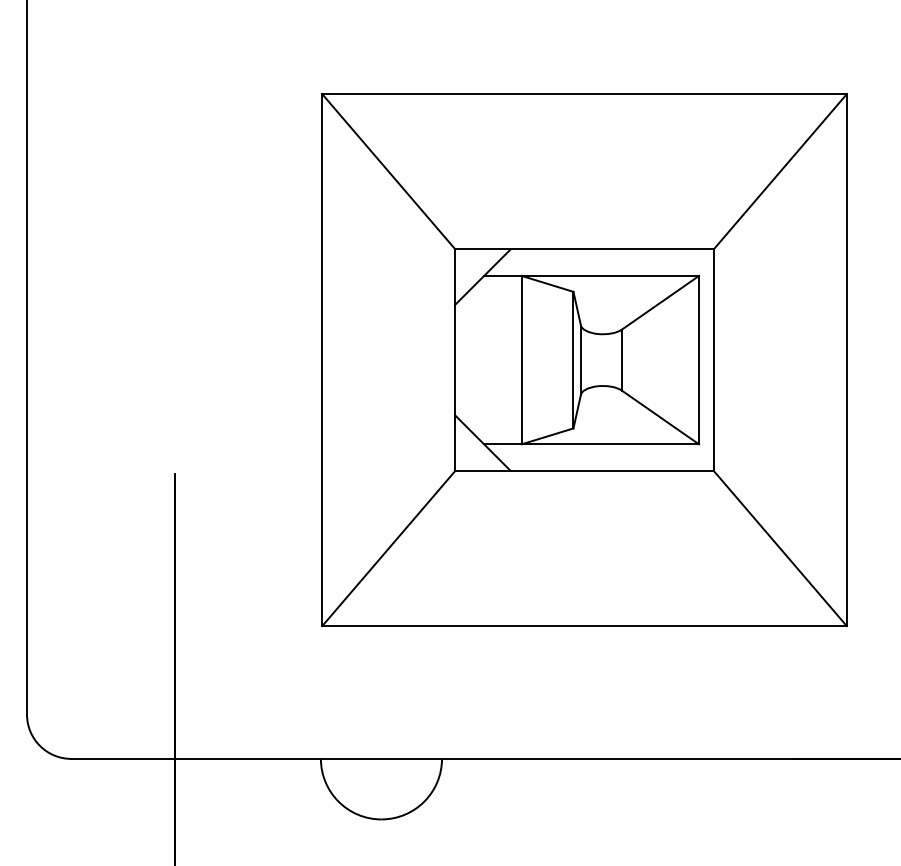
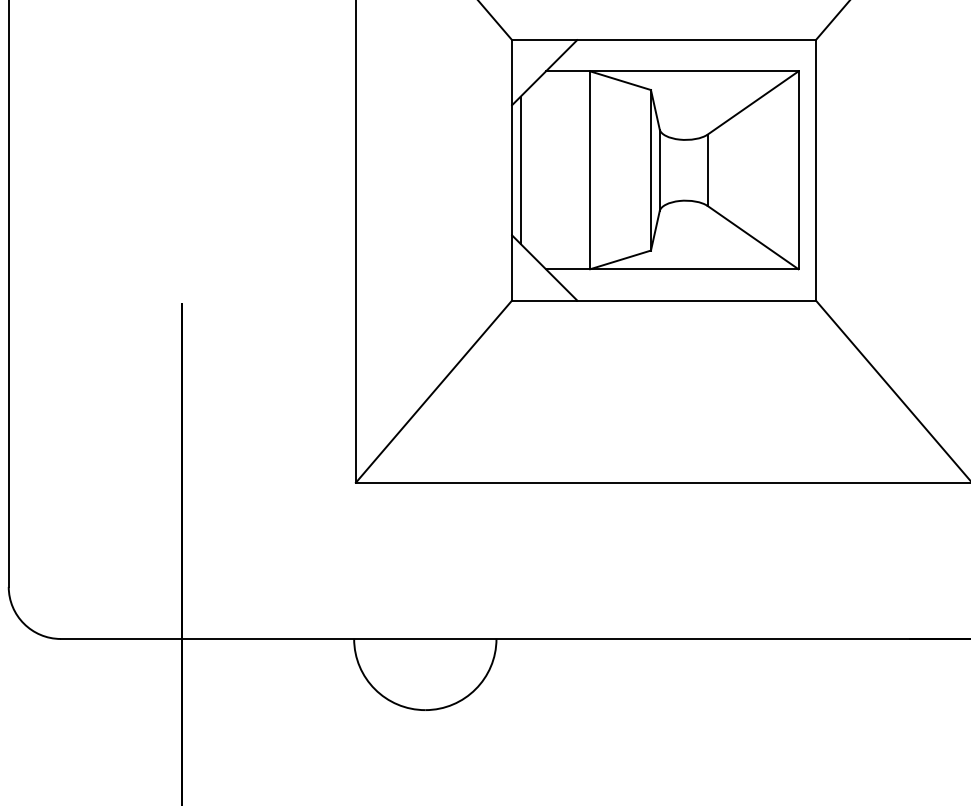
line: (462, 359) -> (520, 169), added

